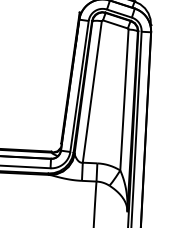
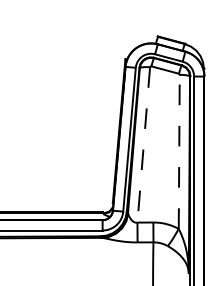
line: (92, 91) -> (143, 144), solid -> dashed
line: (124, 99) -> (179, 151), solid -> dashed

